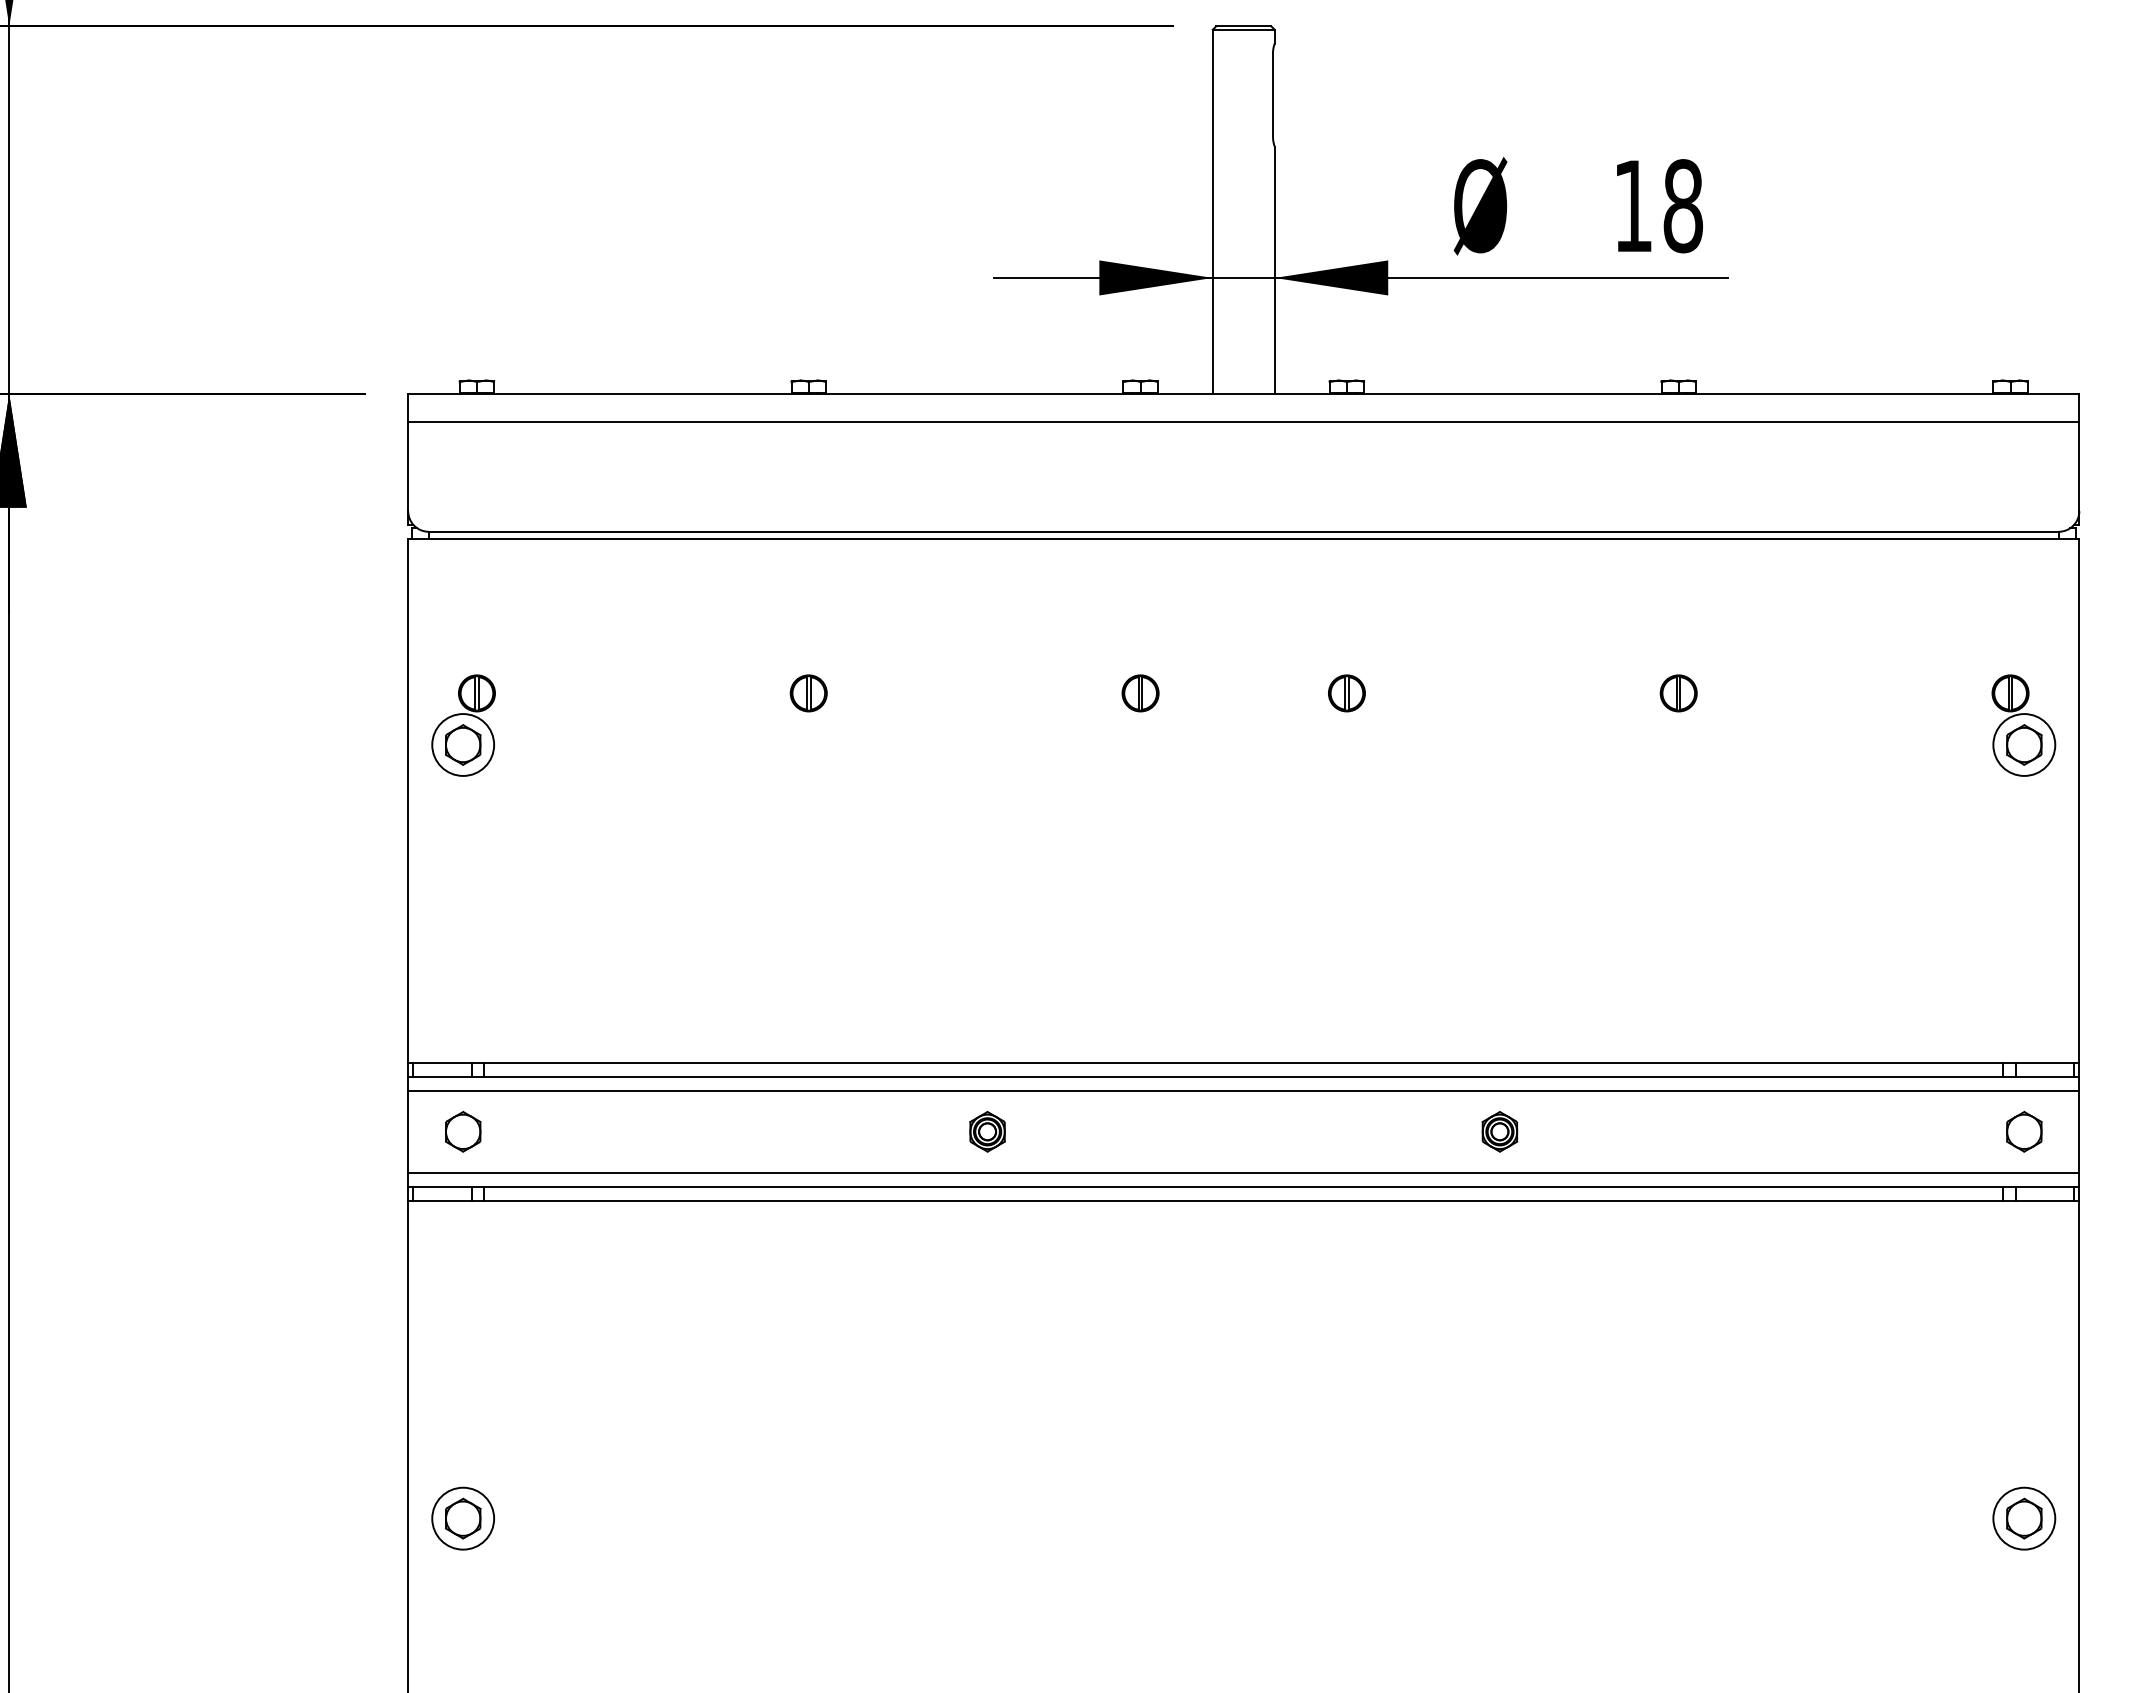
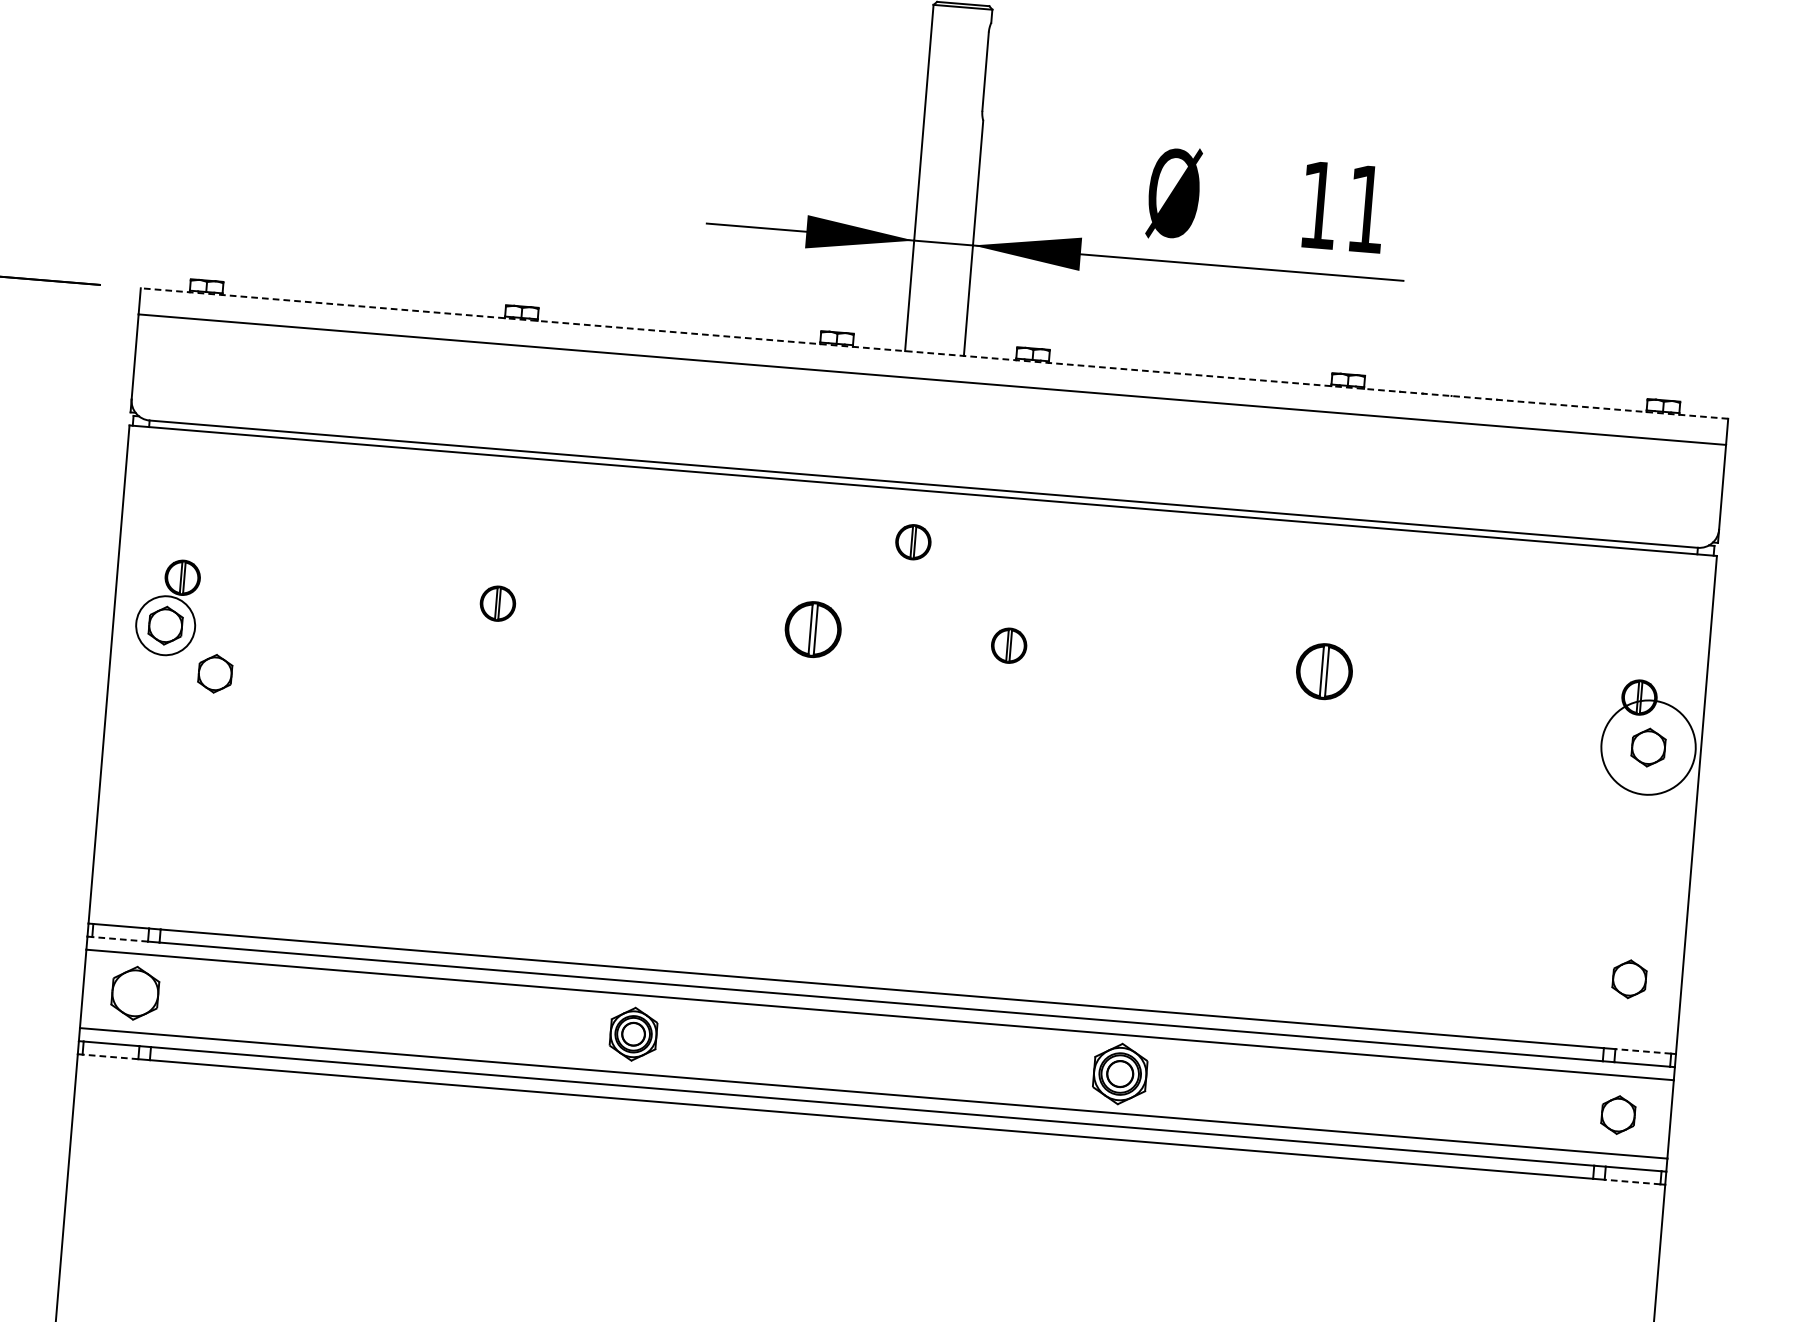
text: (1683, 206) -> (1366, 209), 18 -> 11
line: (1243, 394) -> (934, 353), solid -> dashed
part: (1237, 593) -> (912, 542), added
part: (1140, 693) -> (813, 629), size x1.6
part: (1678, 693) -> (1324, 671), size x1.6
circle: (2024, 744) -> (1648, 747), size x1.6
part: (519, 790) -> (215, 673), added
part: (2024, 988) -> (1629, 978), added
line: (2044, 1063) -> (1642, 1051), solid -> dashed
line: (442, 1076) -> (120, 939), solid -> dashed
part: (463, 1131) -> (135, 992), size x1.4
part: (987, 1131) -> (633, 1033), size x1.4
part: (1499, 1131) -> (1119, 1073), size x1.6
line: (442, 1200) -> (110, 1056), solid -> dashed
line: (2044, 1200) -> (1632, 1181), solid -> dashed

